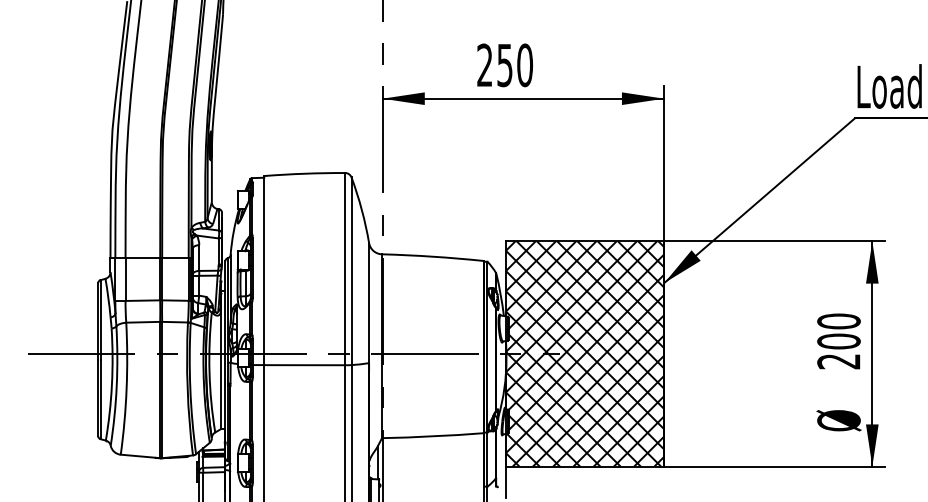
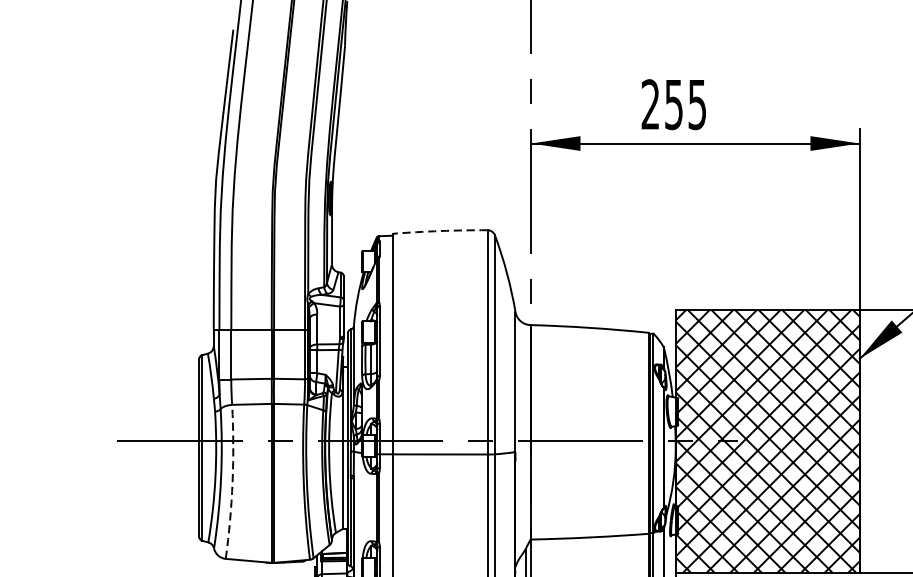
text: (525, 65) -> (697, 104), 250 -> 255
arc: (304, 173) -> (440, 230), solid -> dashed
arc: (126, 388) -> (232, 481), solid -> dashed

